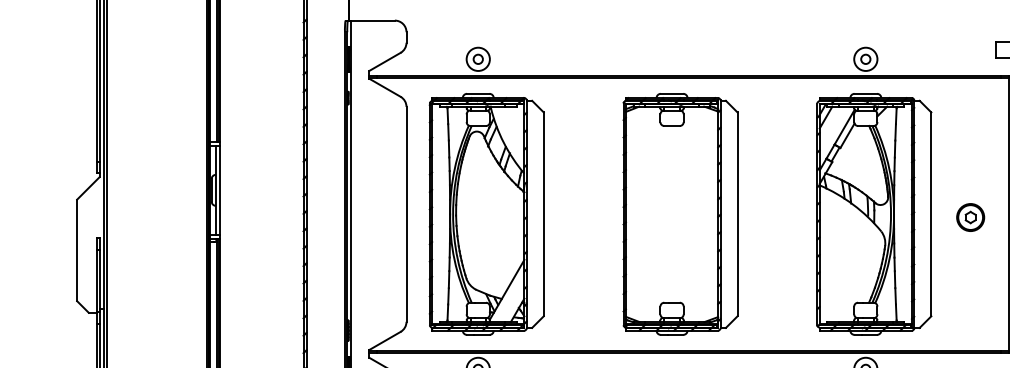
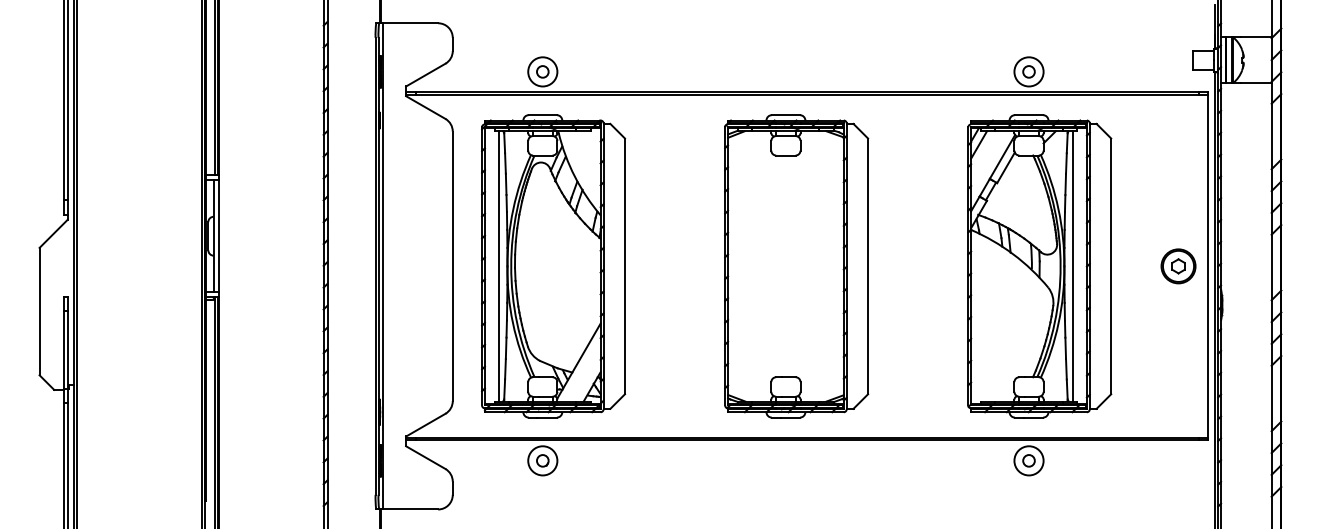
line: (443, 214) -> (499, 266), added
line: (900, 214) -> (1072, 266), added
part: (970, 217) -> (1178, 266), moved

